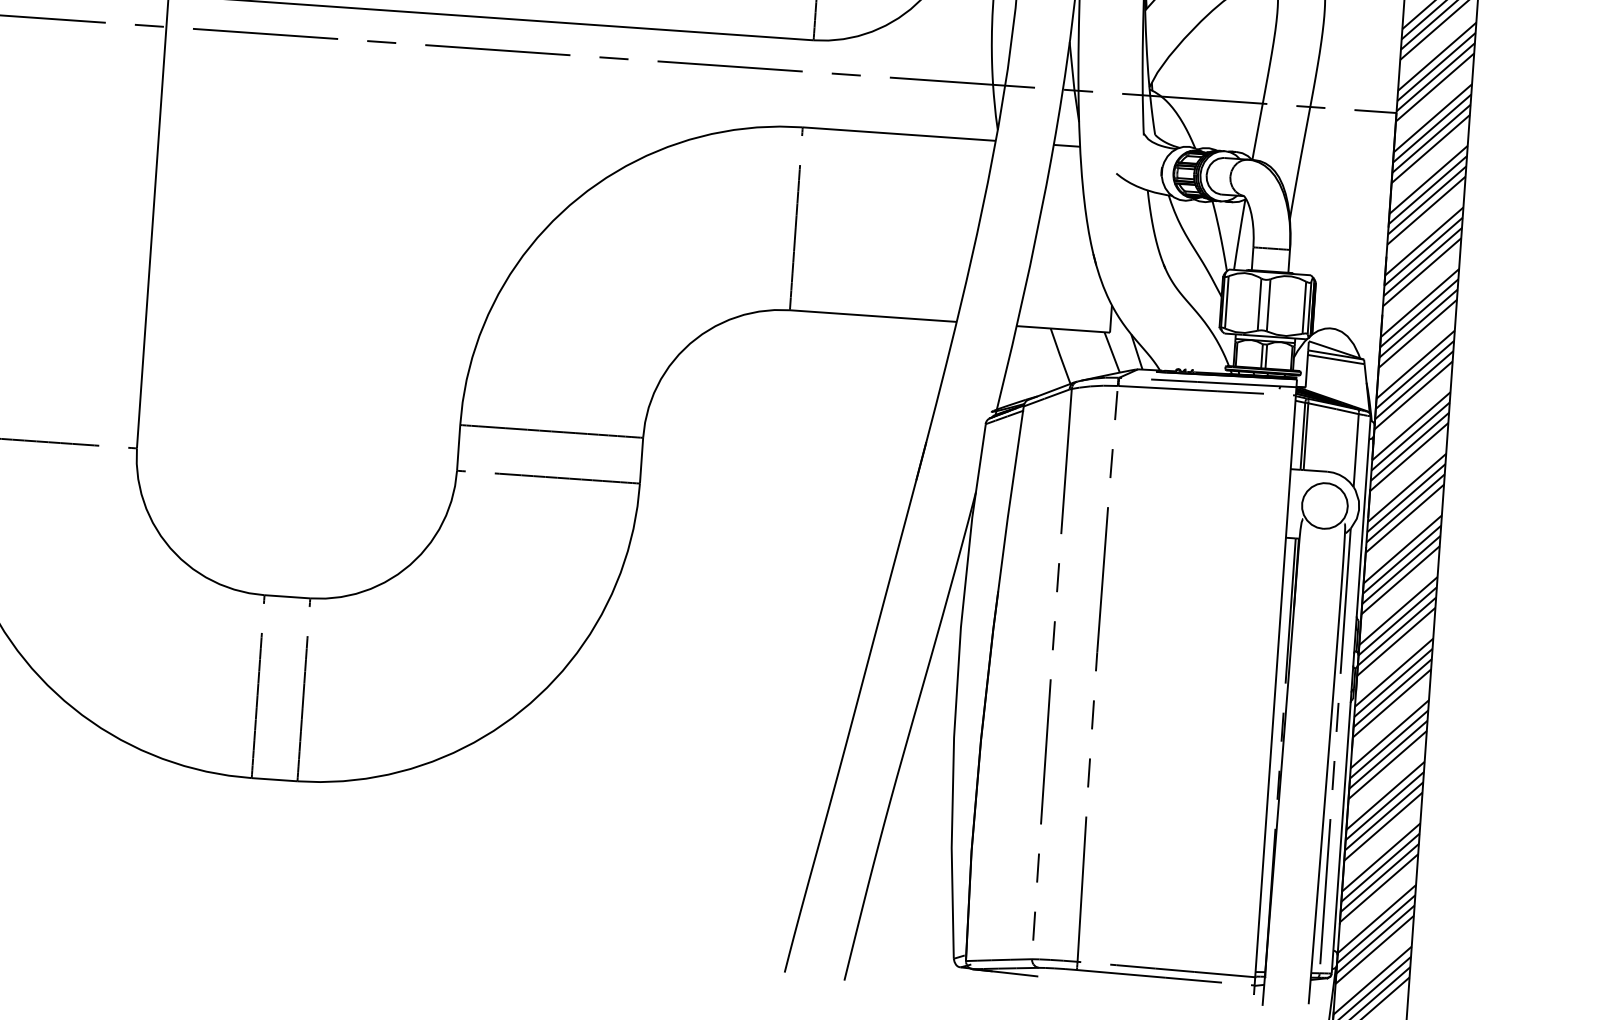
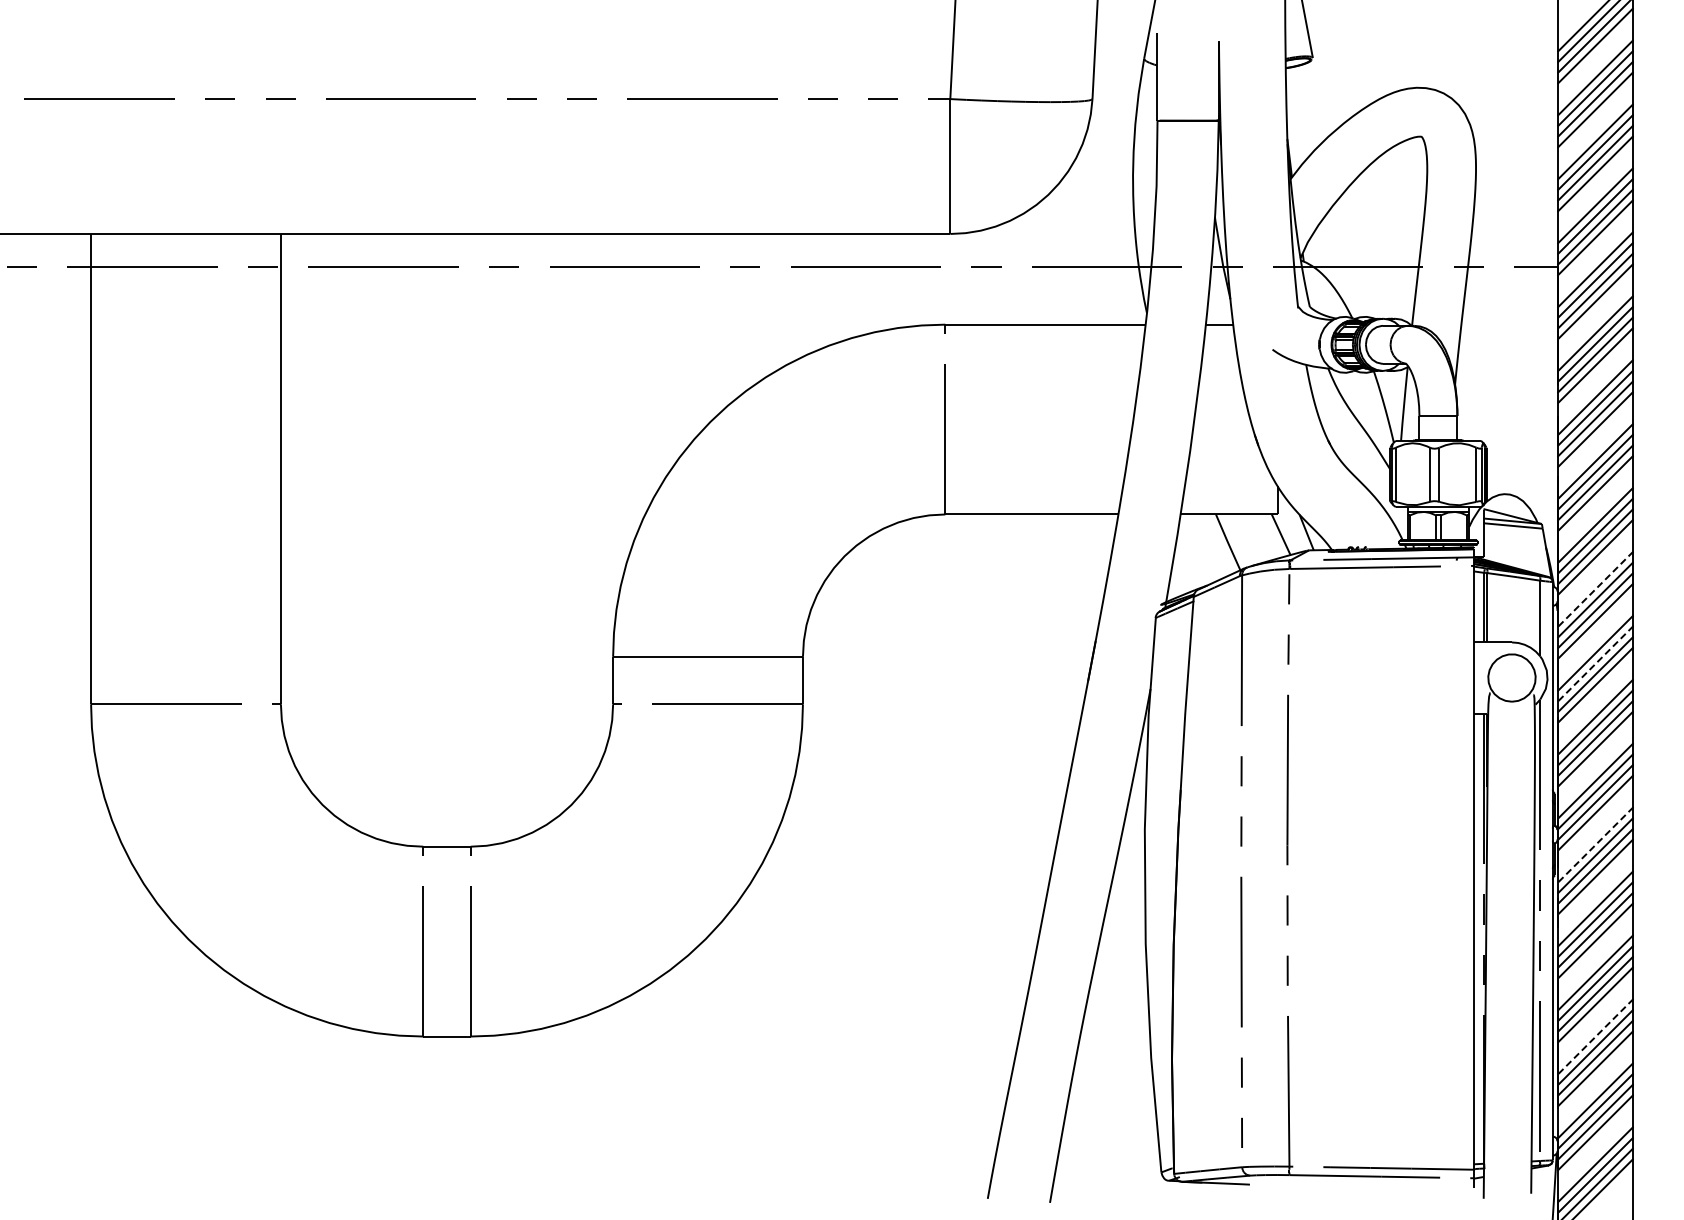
line: (1411, 426) -> (1595, 589), solid -> dashed
line: (1406, 498) -> (1595, 664), solid -> dashed
line: (1394, 673) -> (1595, 845), solid -> dashed
line: (1381, 857) -> (1595, 1036), solid -> dashed

